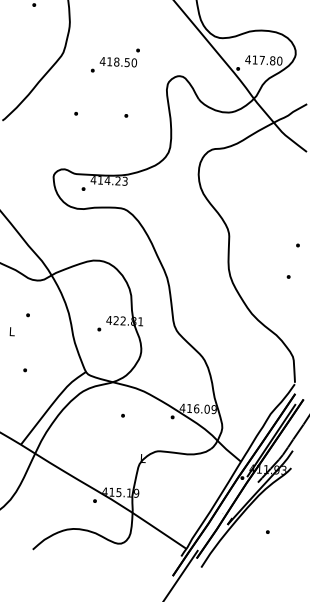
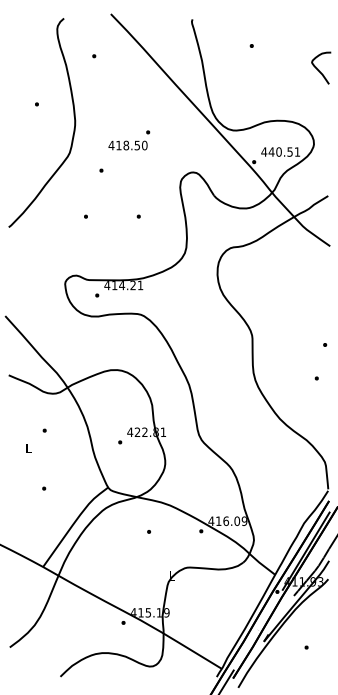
text: (120, 57) -> (129, 140), moved
text: (267, 60) -> (284, 151), 417.80 -> 440.51
text: (125, 181) -> (140, 285), 414.23 -> 414.21

